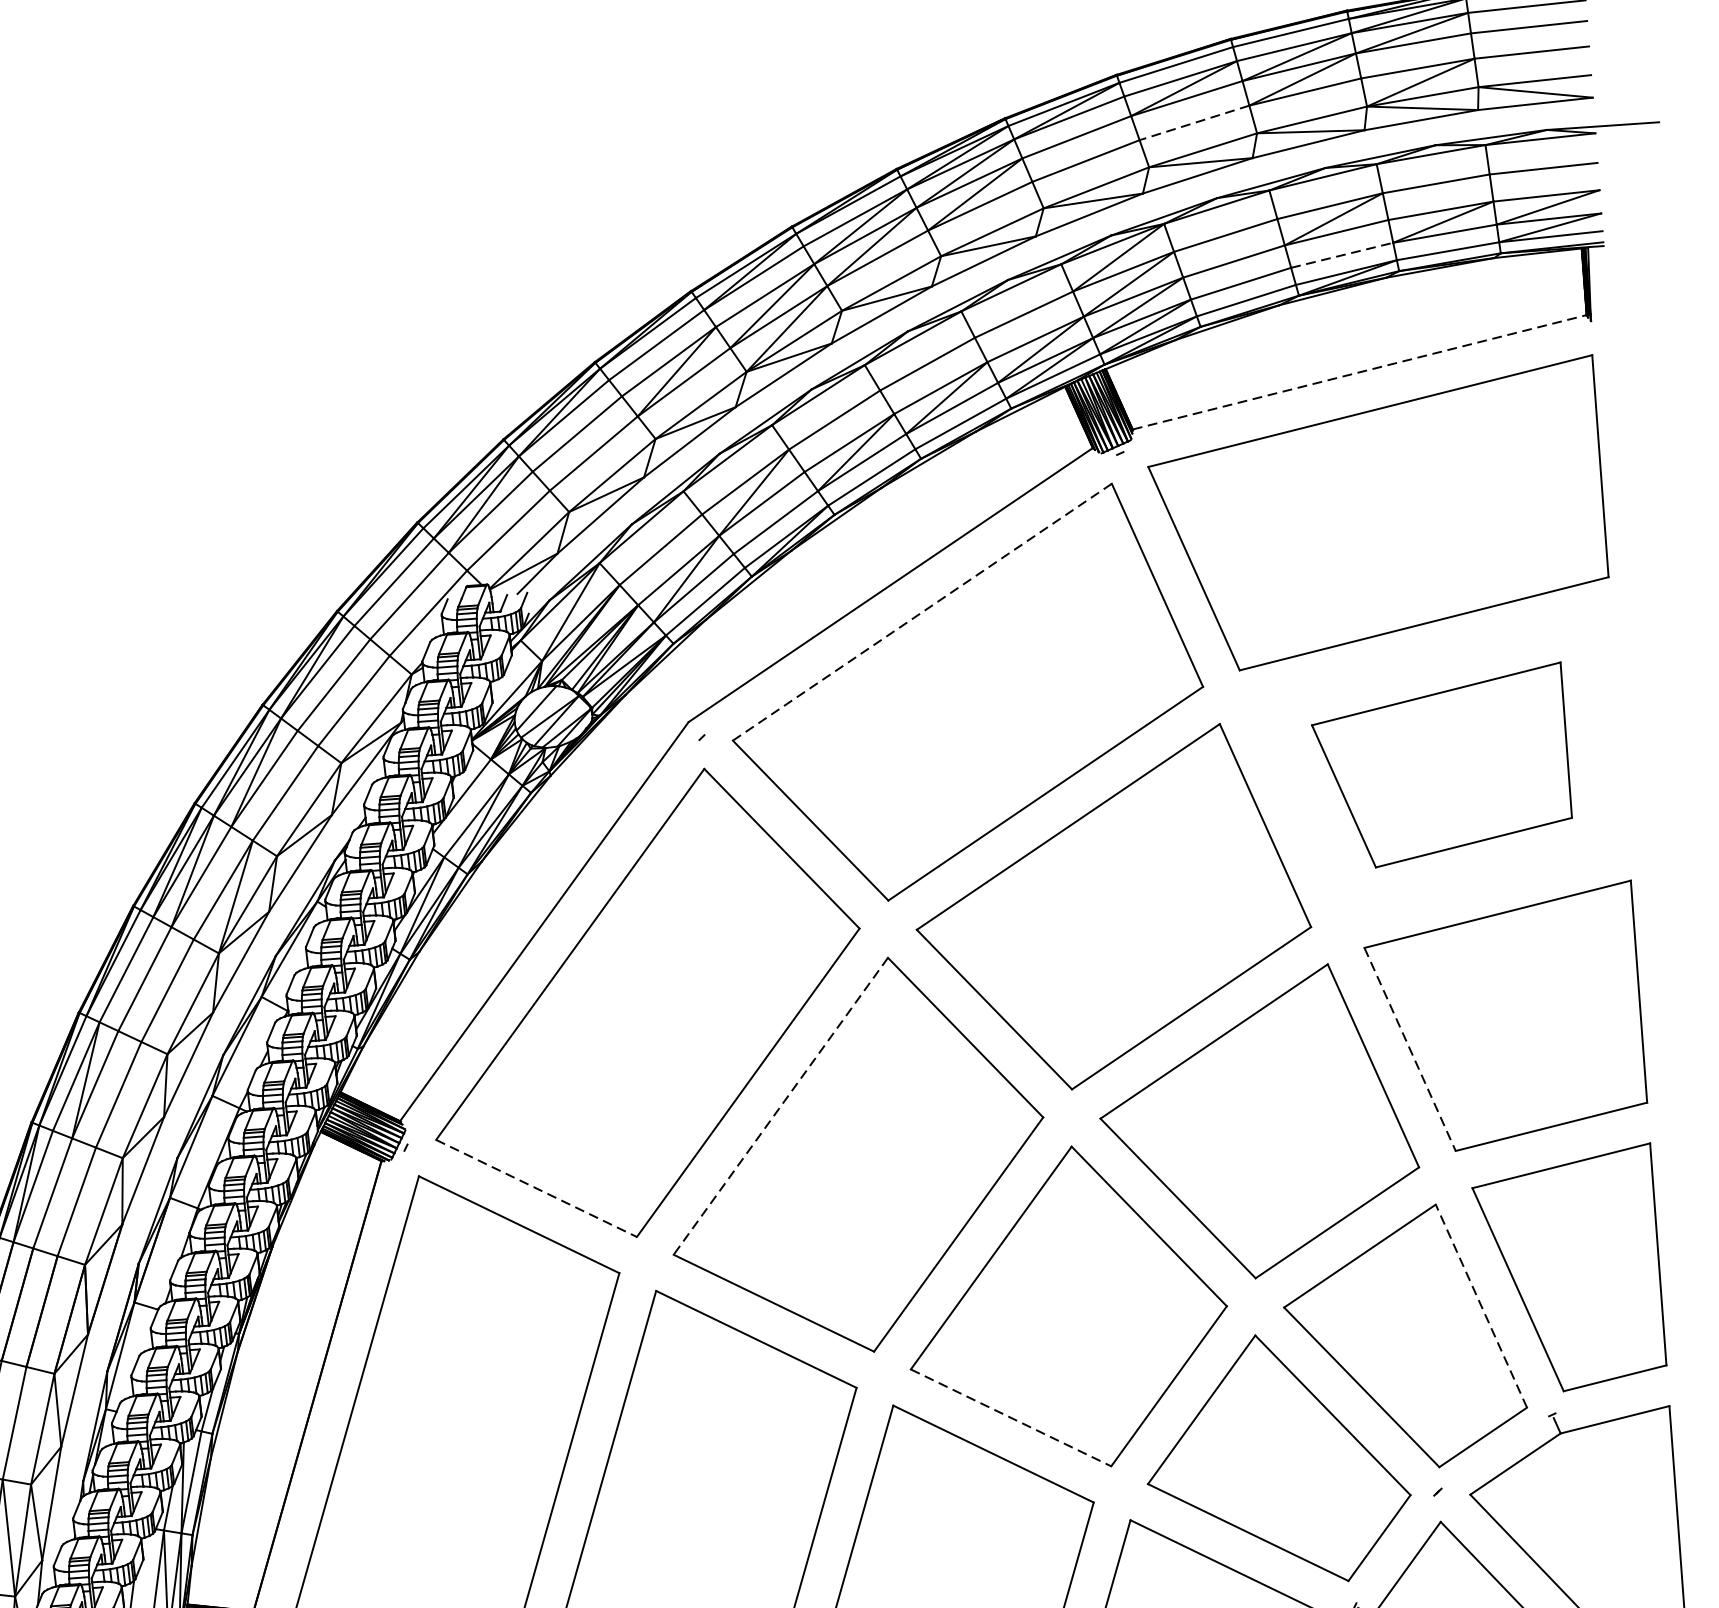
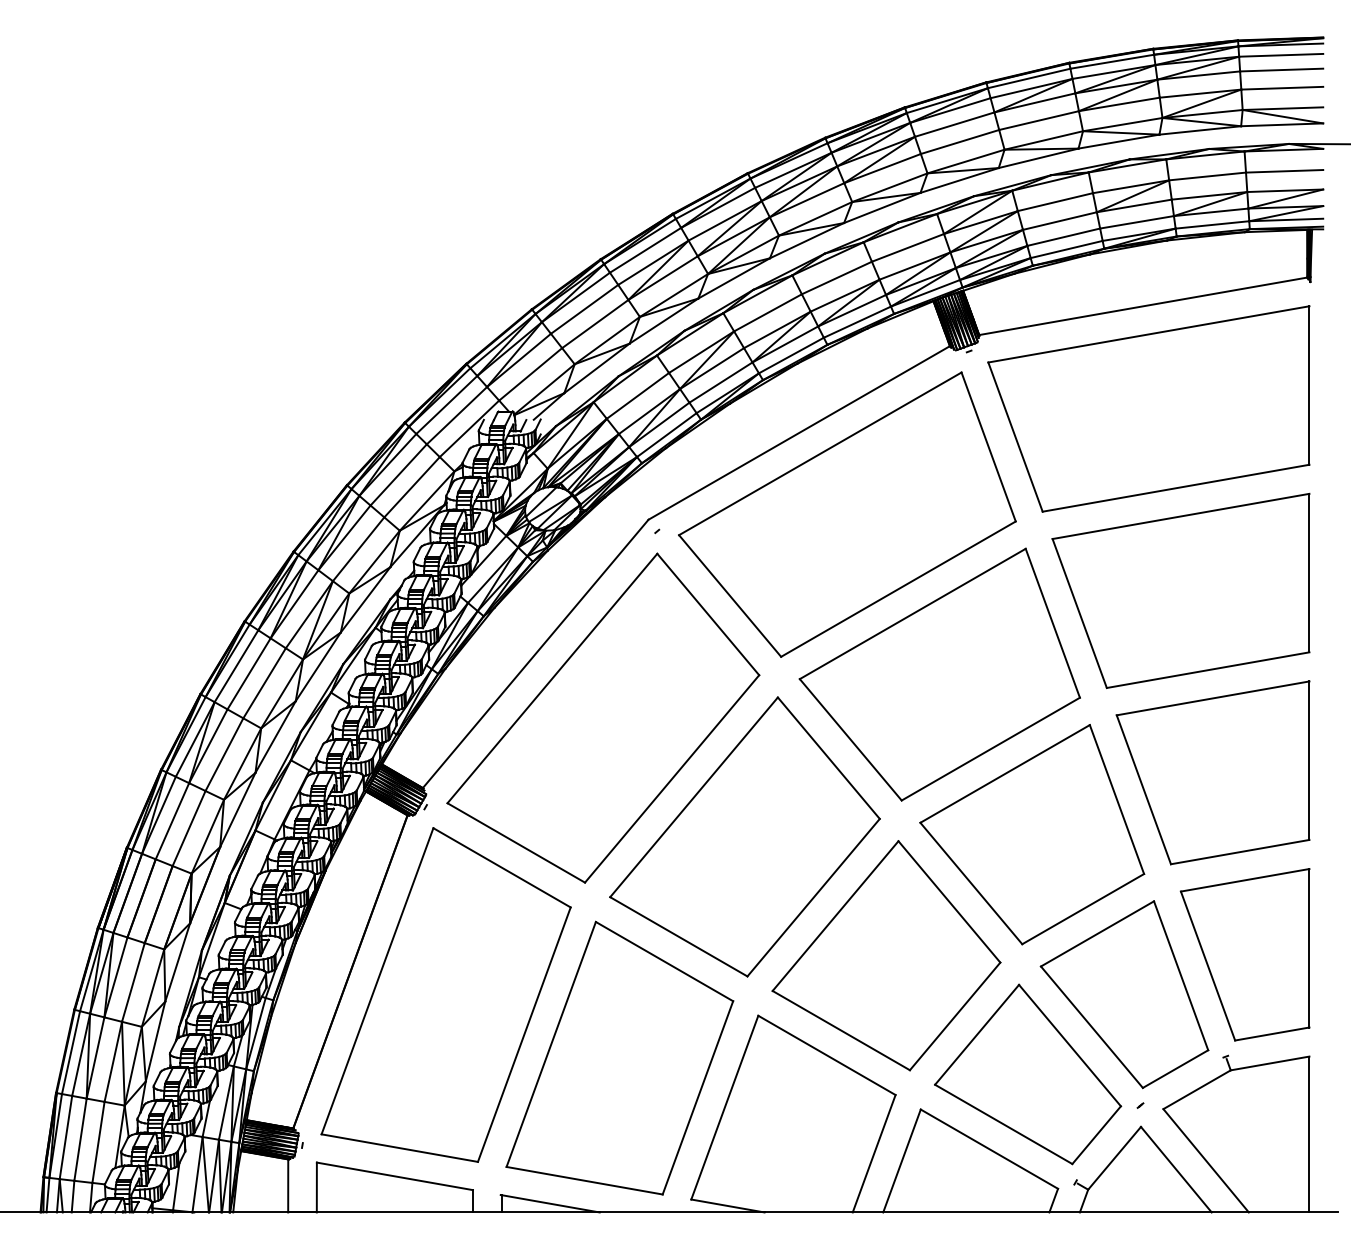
line: (1195, 122) -> (1039, 120), dashed -> solid
line: (1342, 255) -> (1137, 222), dashed -> solid
line: (1359, 372) -> (1143, 306), dashed -> solid
line: (922, 611) -> (820, 453), dashed -> solid
part: (1440, 766) -> (1180, 590), size x1.43
line: (1411, 1050) -> (1144, 790), dashed -> solid
line: (780, 1106) -> (693, 797), dashed -> solid
line: (536, 1189) -> (516, 843), dashed -> solid
line: (1480, 1305) -> (1180, 975), dashed -> solid
line: (1011, 1417) -> (841, 1030), dashed -> solid

